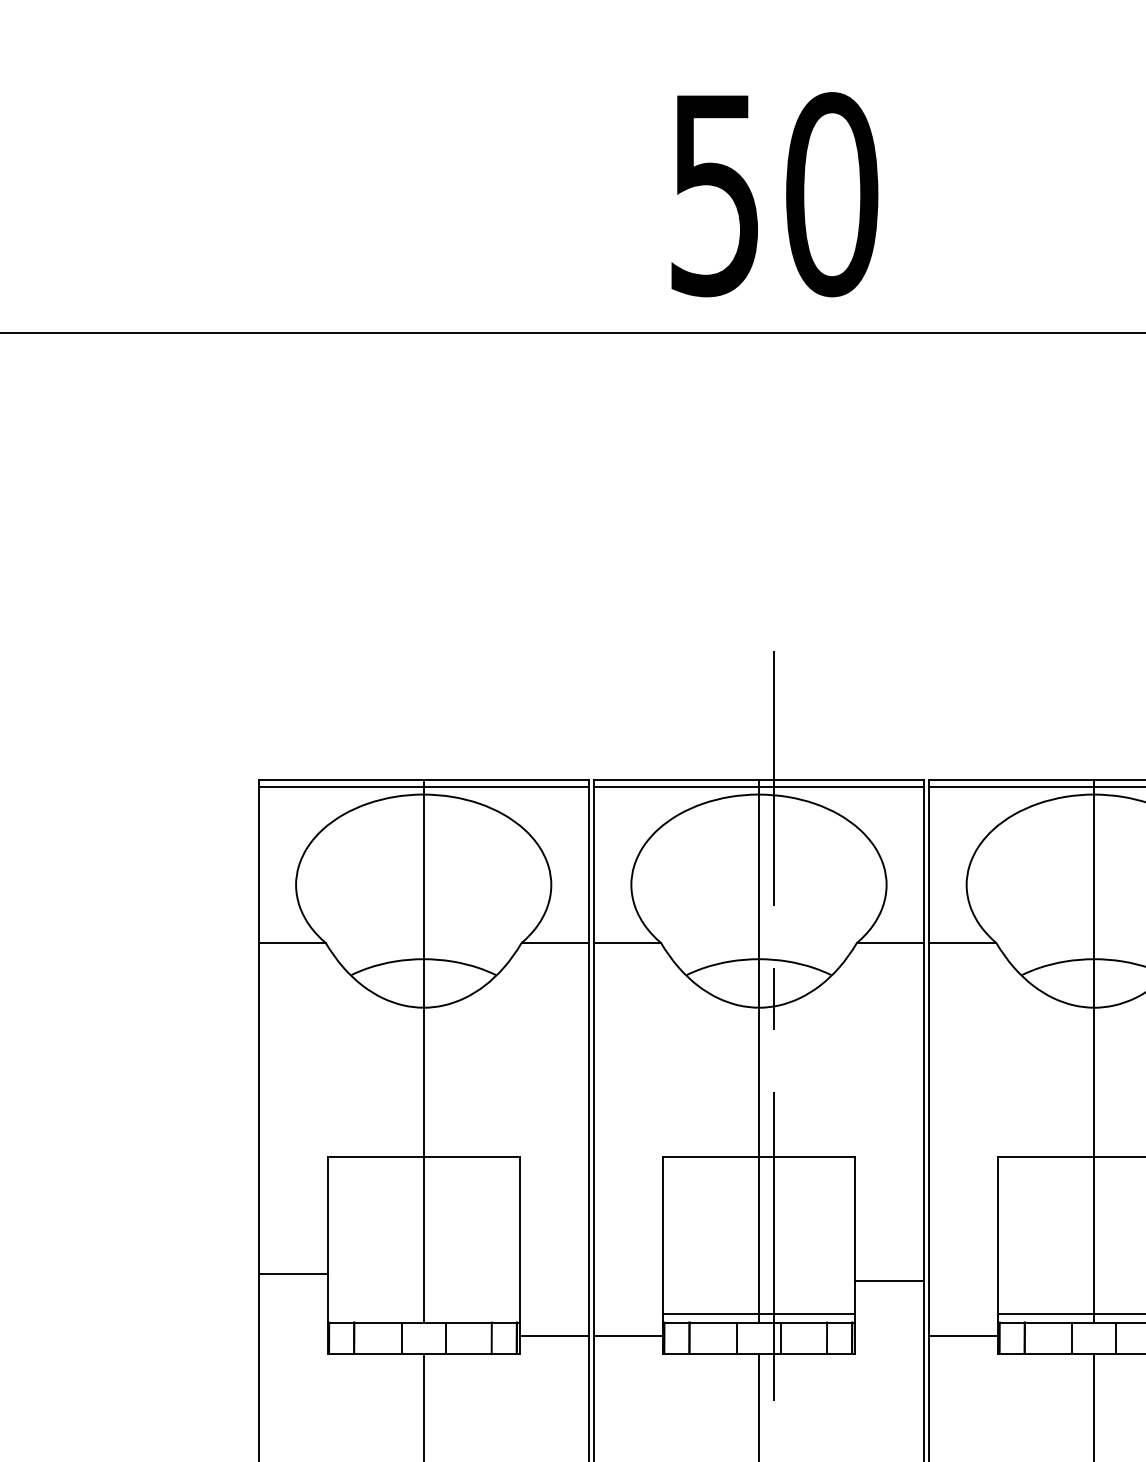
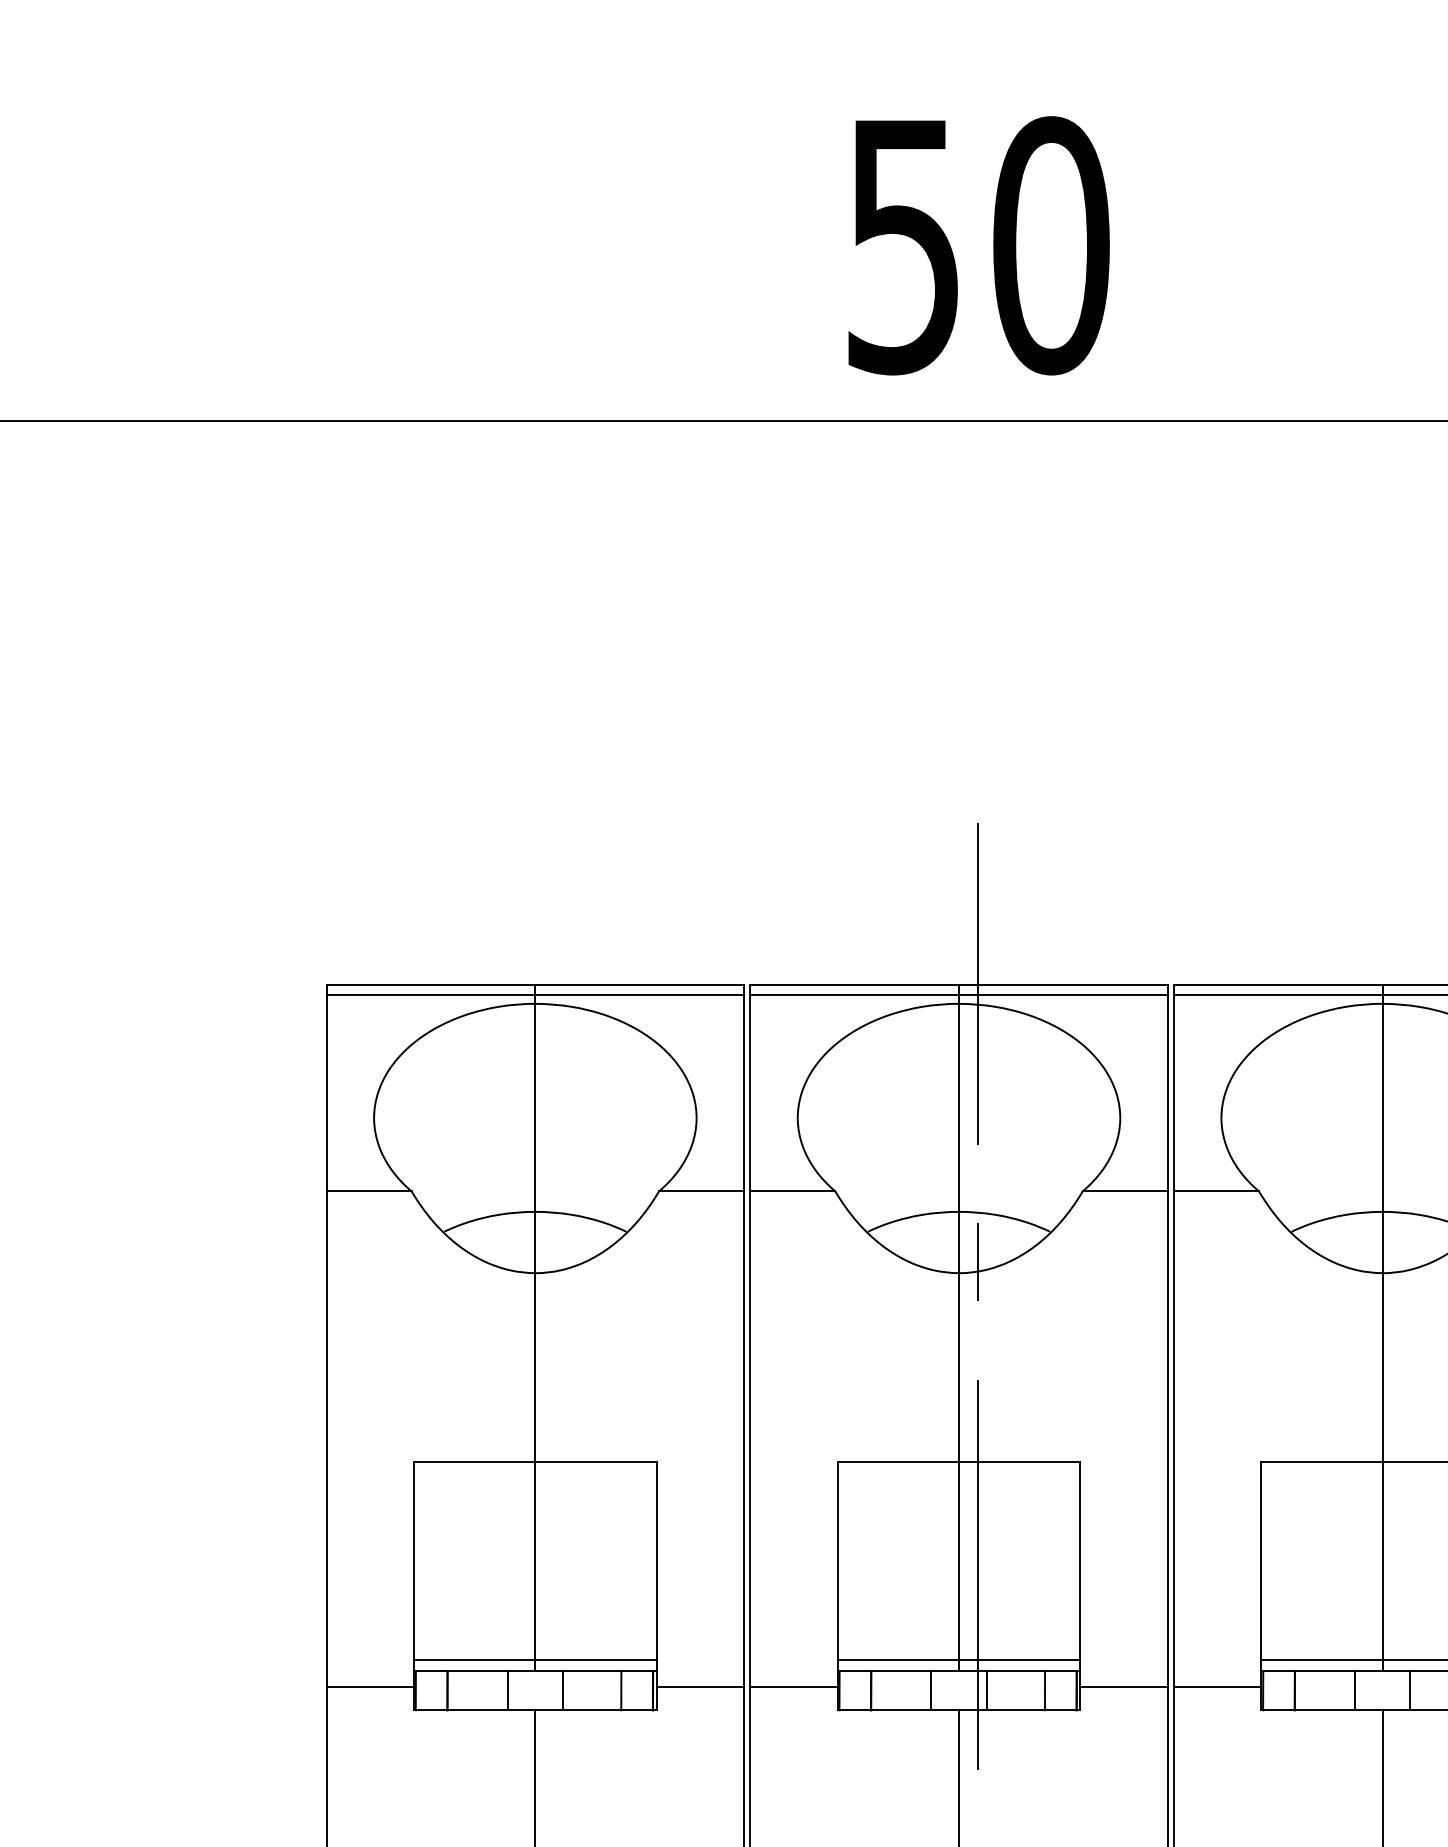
line: (292, 1273) -> (369, 1687), moved
line: (889, 1280) -> (1123, 1687), moved
line: (423, 1314) -> (535, 1660), added

